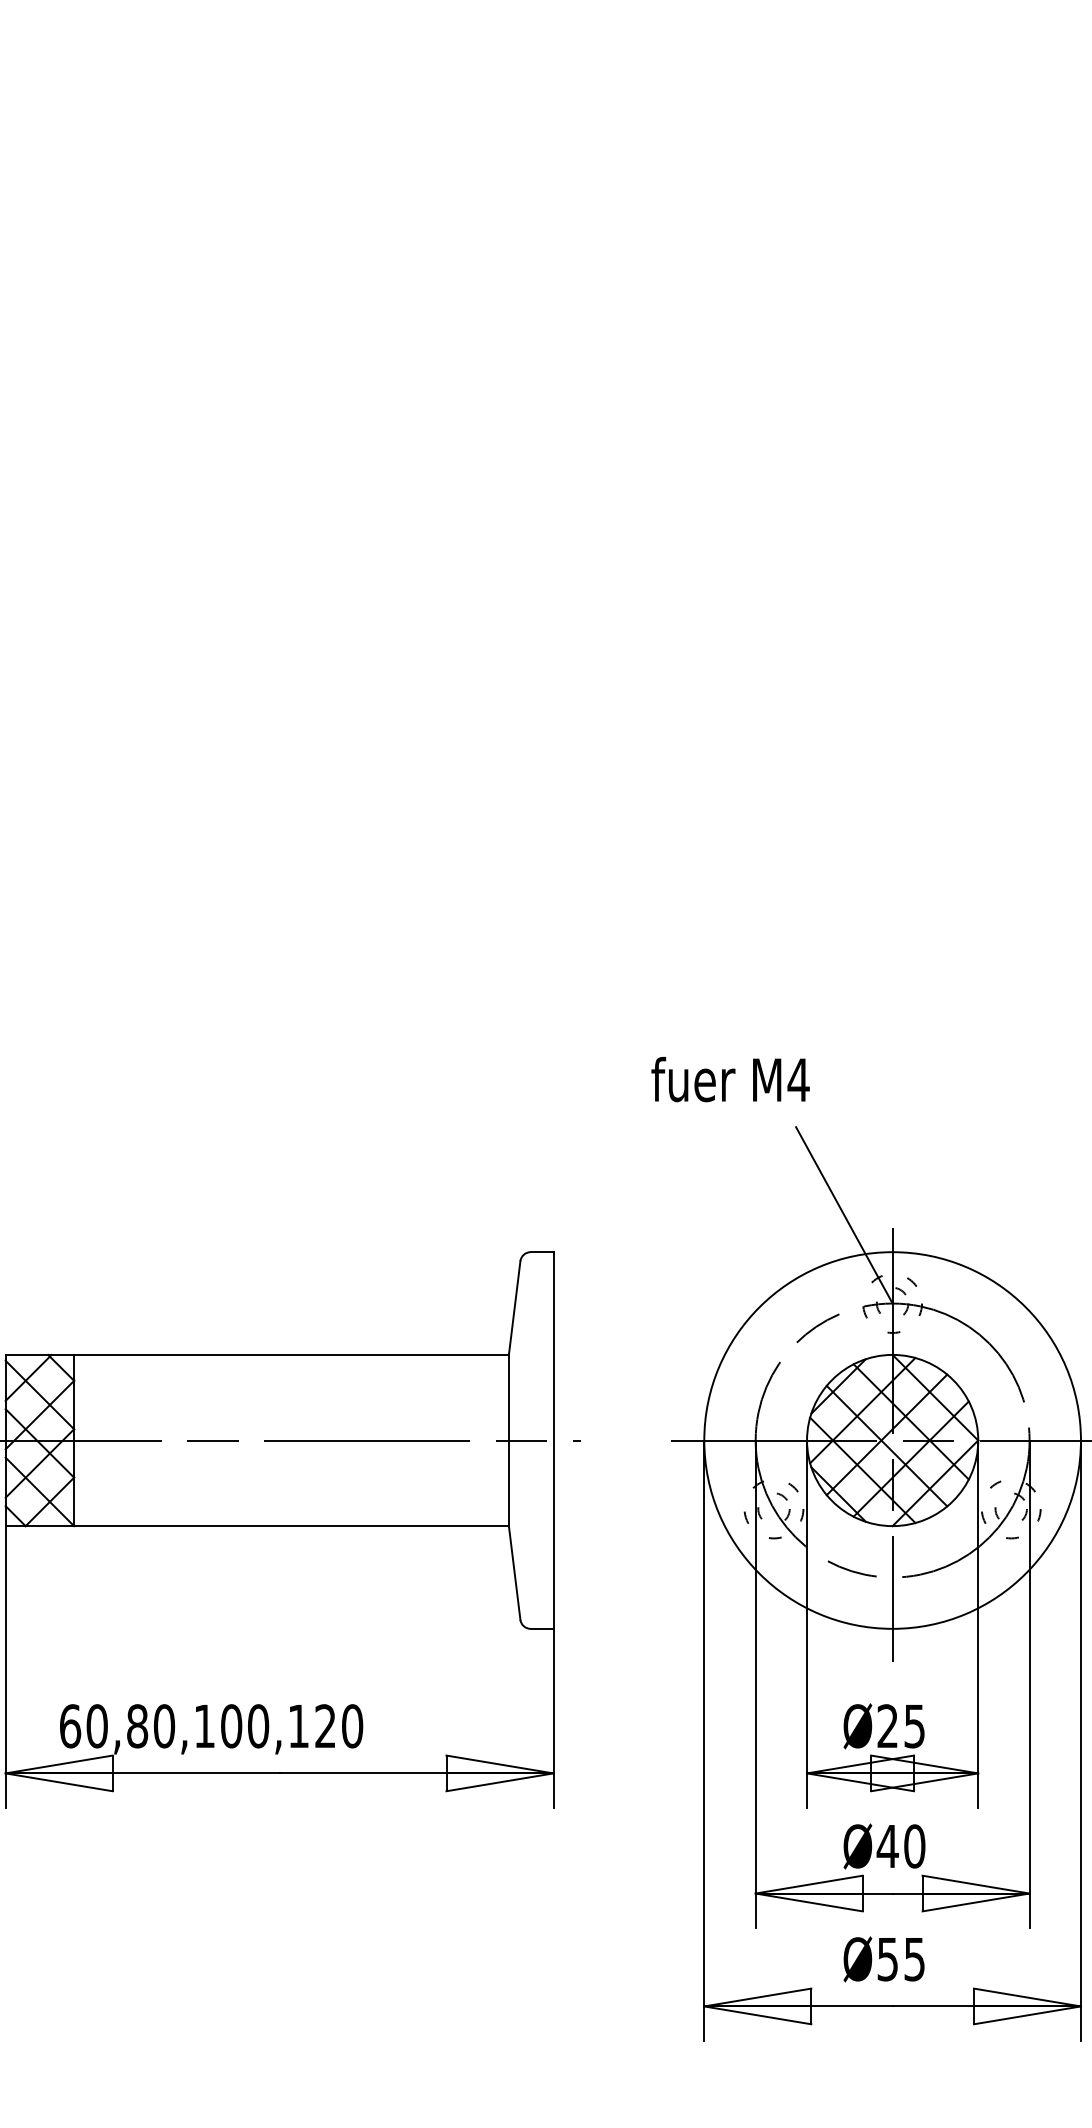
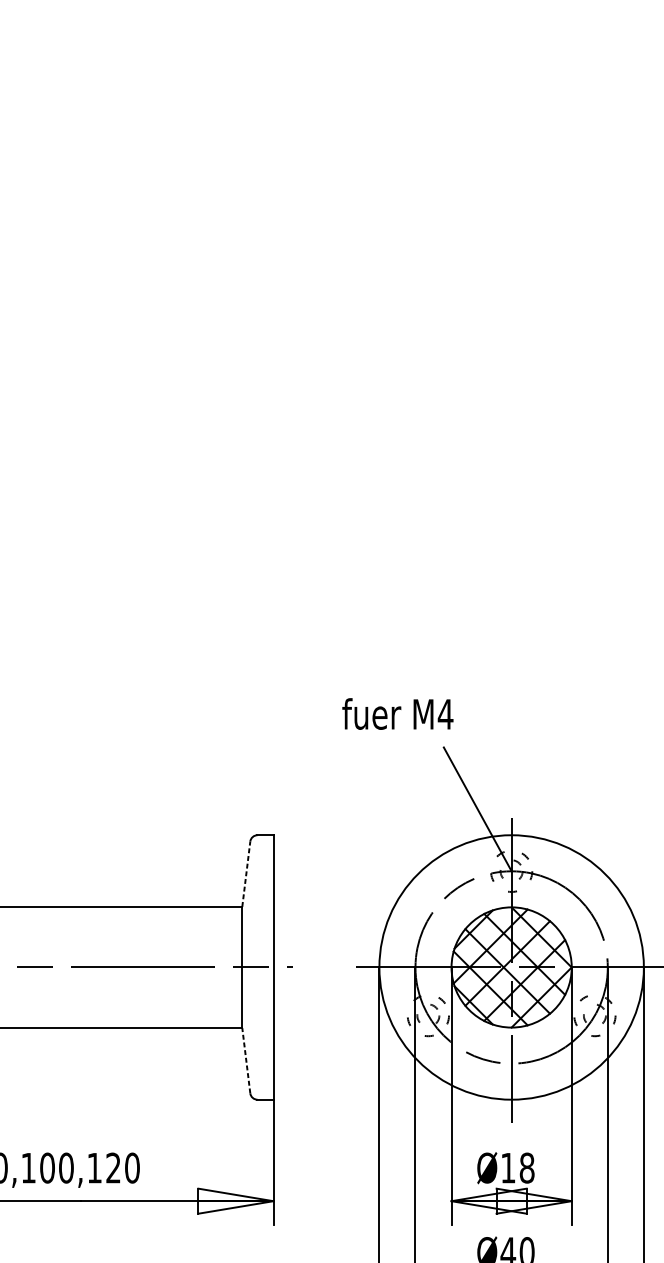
line: (514, 1307) -> (246, 874), solid -> dashed
line: (514, 1573) -> (246, 1060), solid -> dashed
text: (901, 1726) -> (517, 1168), Ø25 -> Ø18

